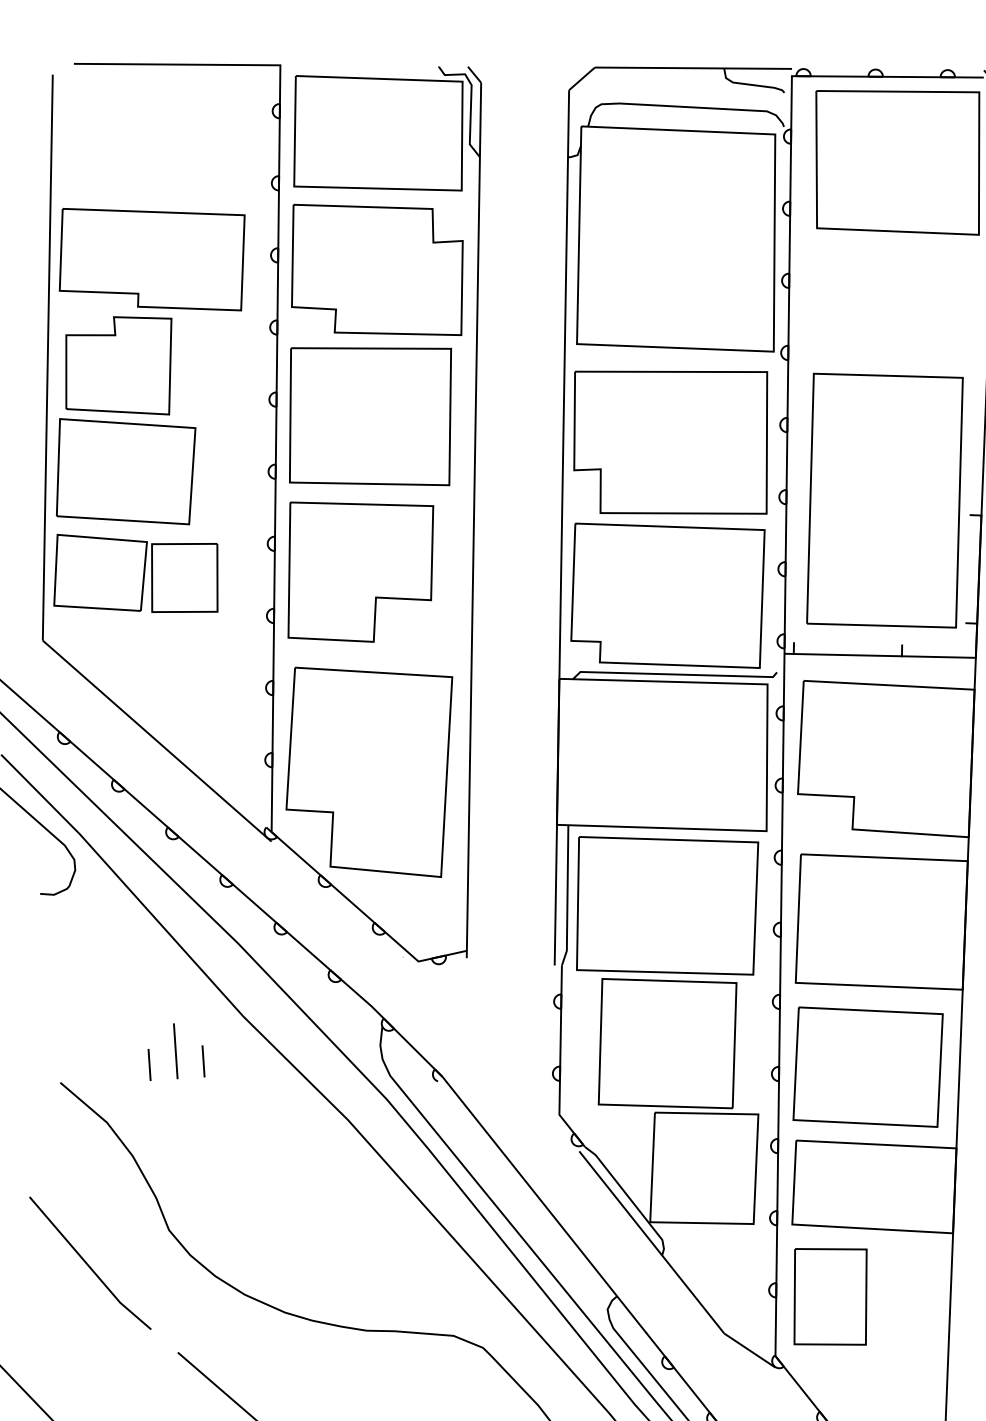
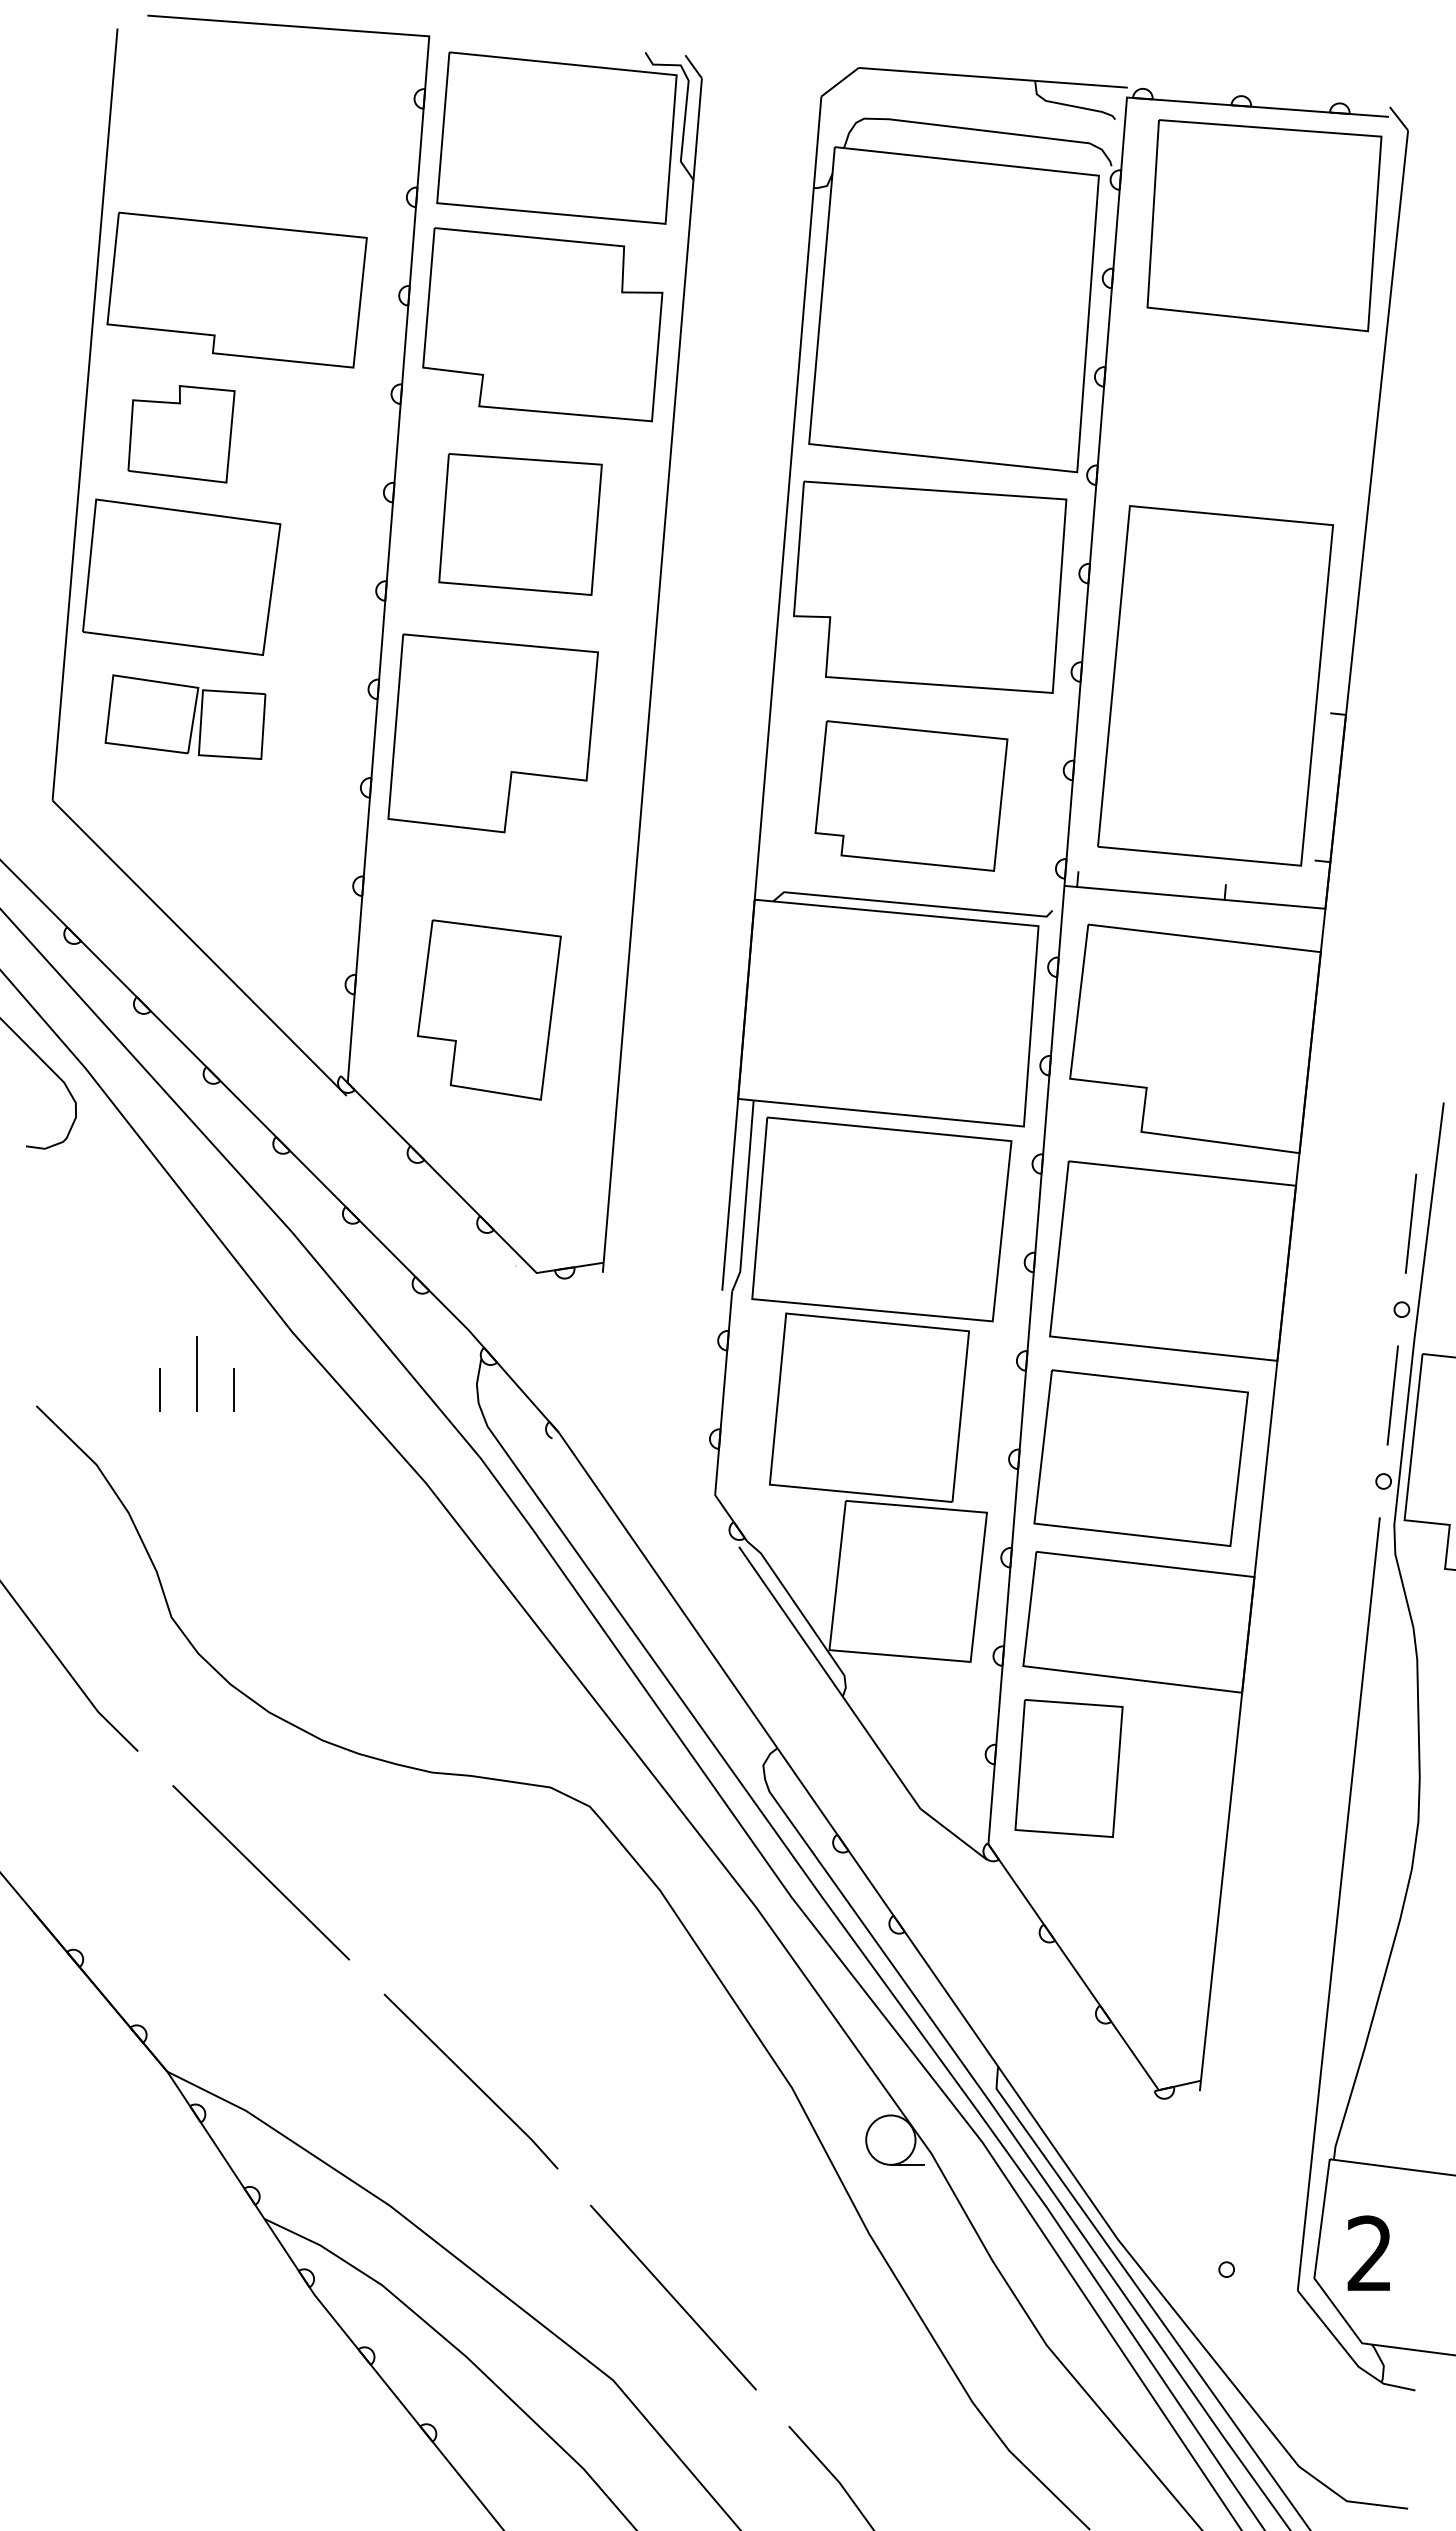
part: (119, 367) -> (181, 434), size x0.7
part: (370, 416) -> (520, 524), size x0.7
part: (135, 572) -> (185, 716), size x0.7
part: (668, 595) -> (911, 795), size x0.7
part: (371, 771) -> (489, 1009), size x0.6

